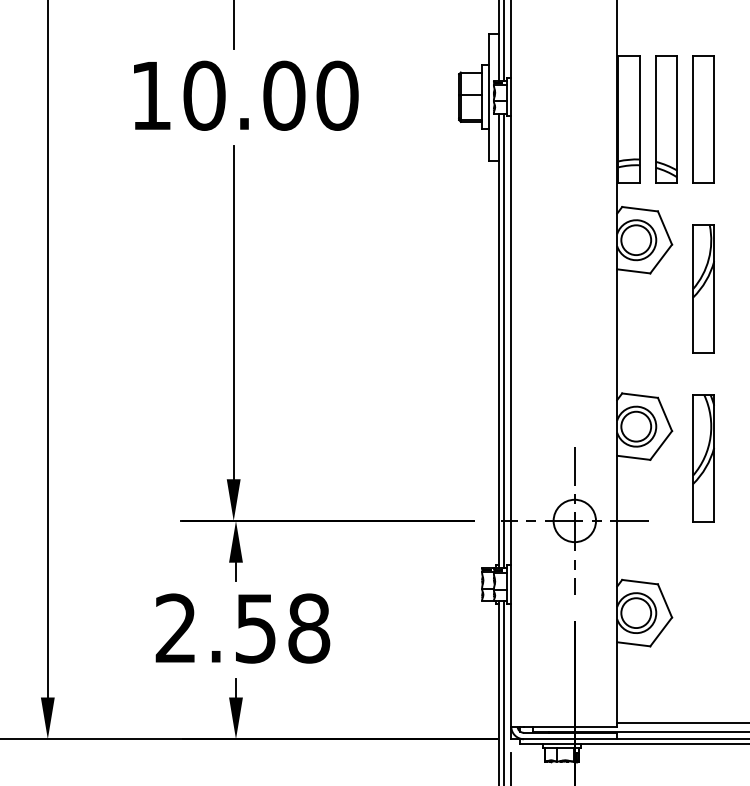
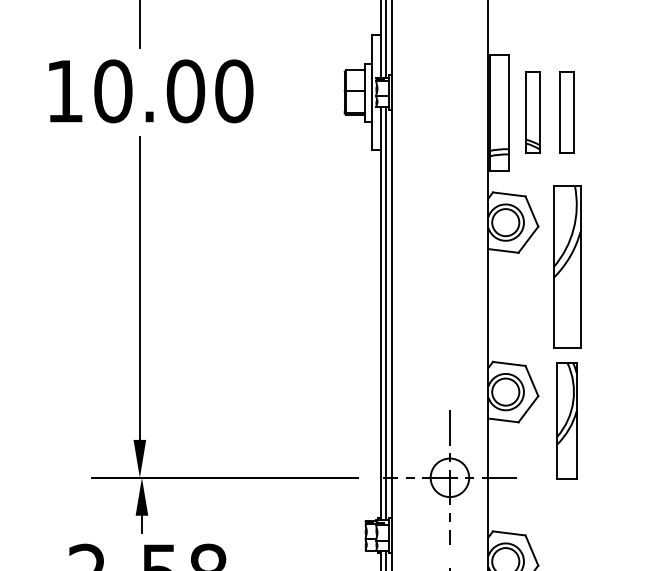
part: (666, 119) -> (533, 112), size x0.7
part: (703, 119) -> (566, 112), size x0.7
part: (703, 288) -> (566, 266), size x1.4

